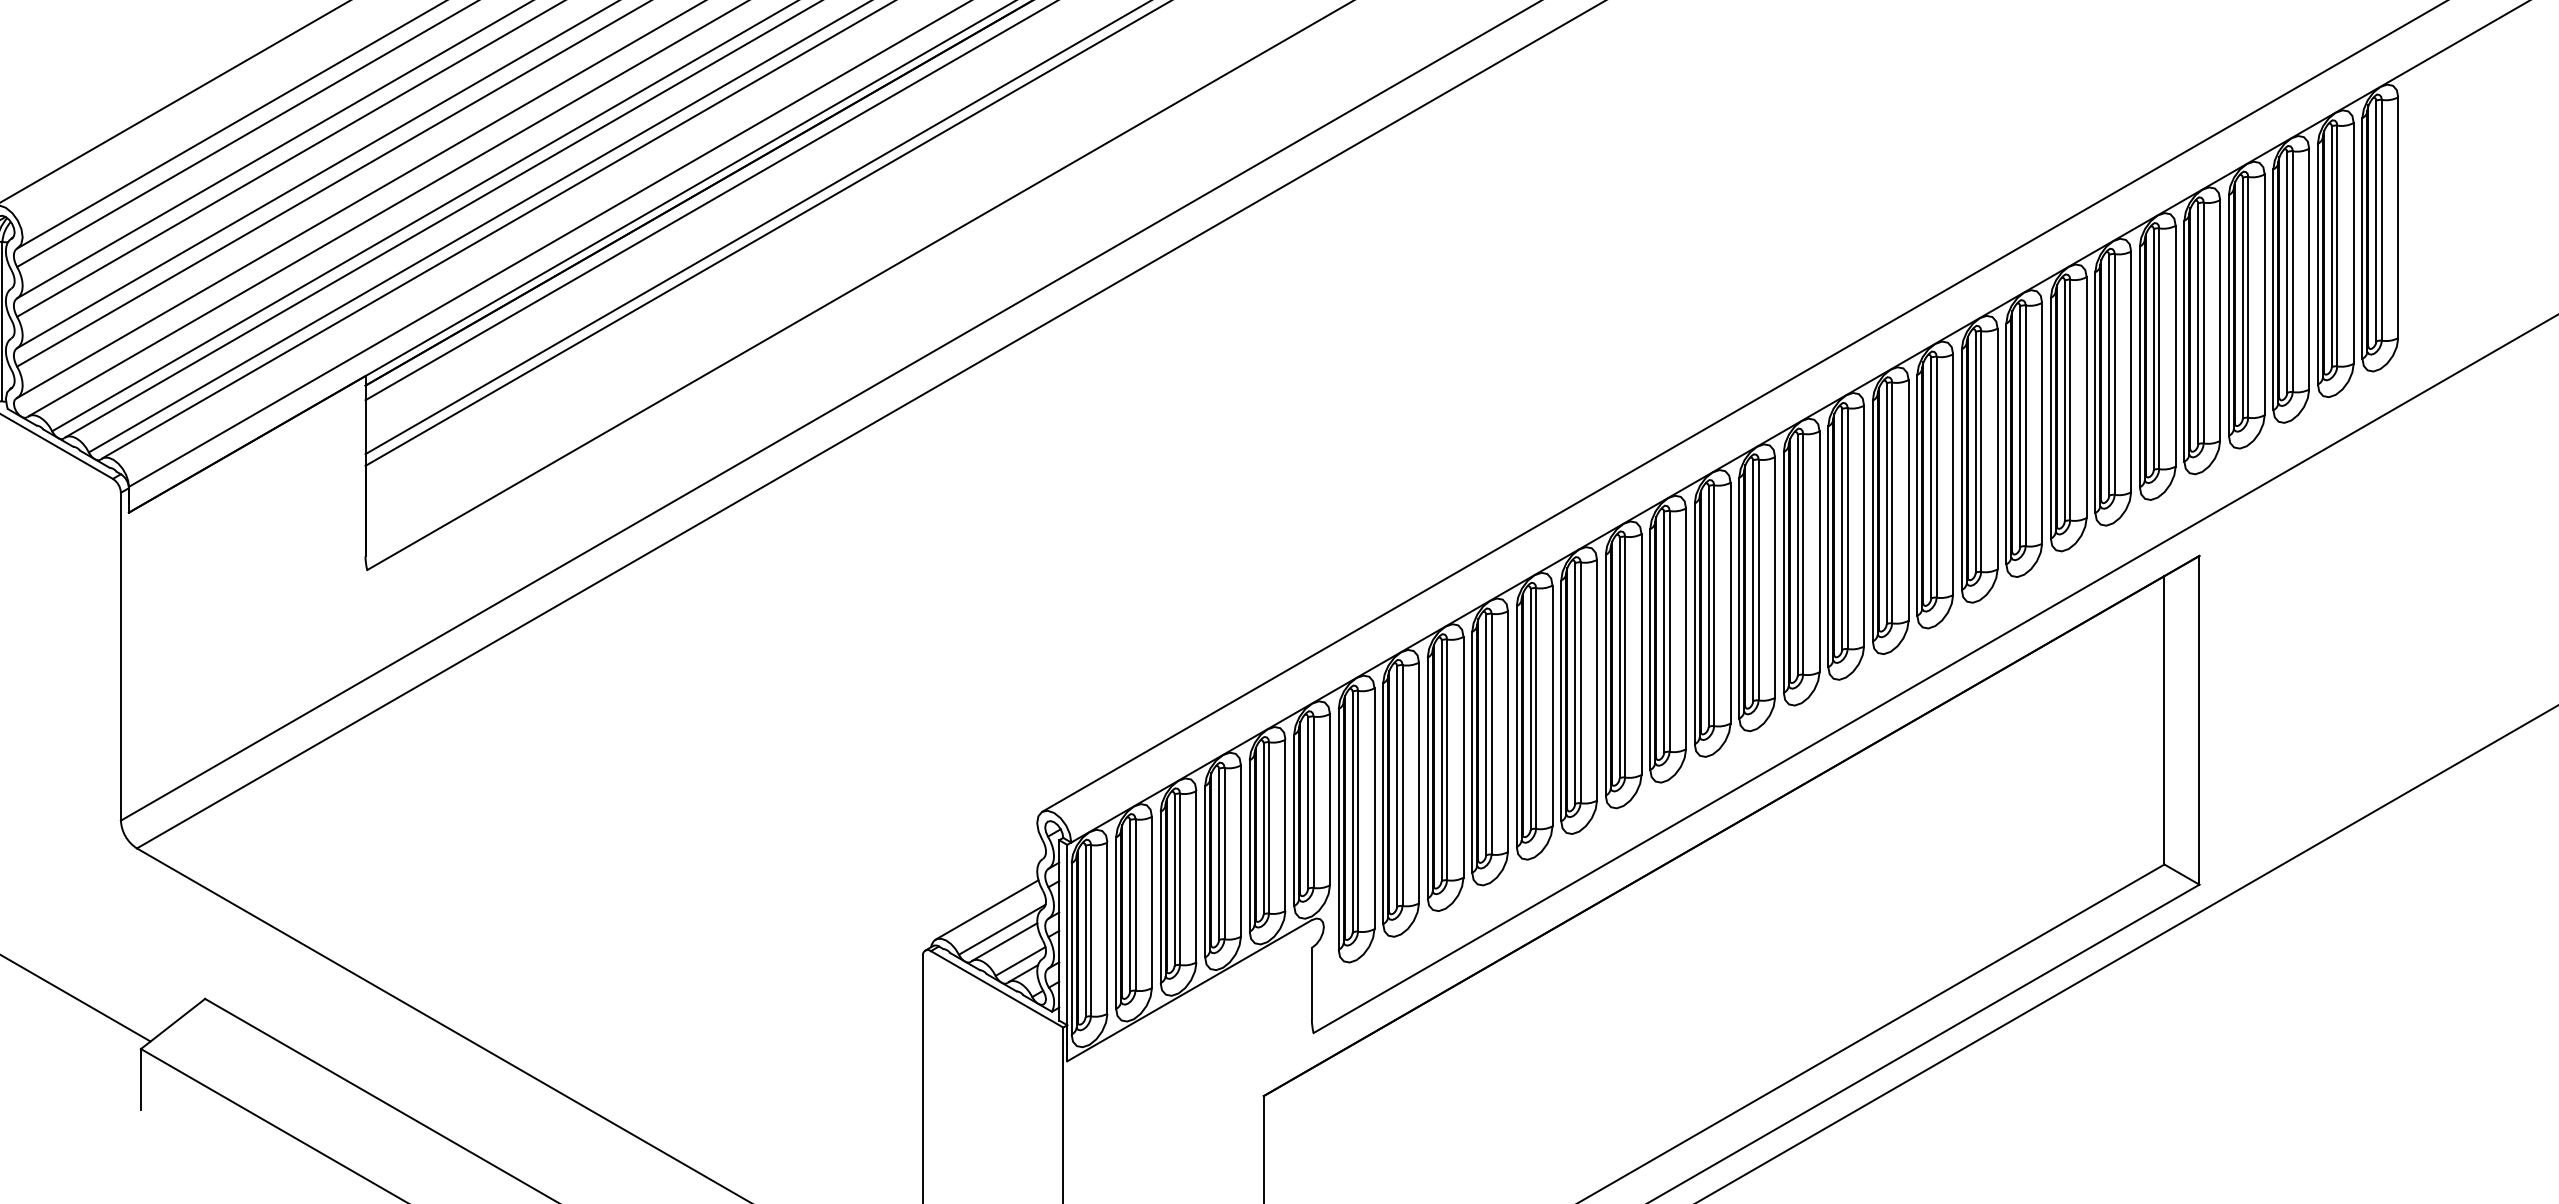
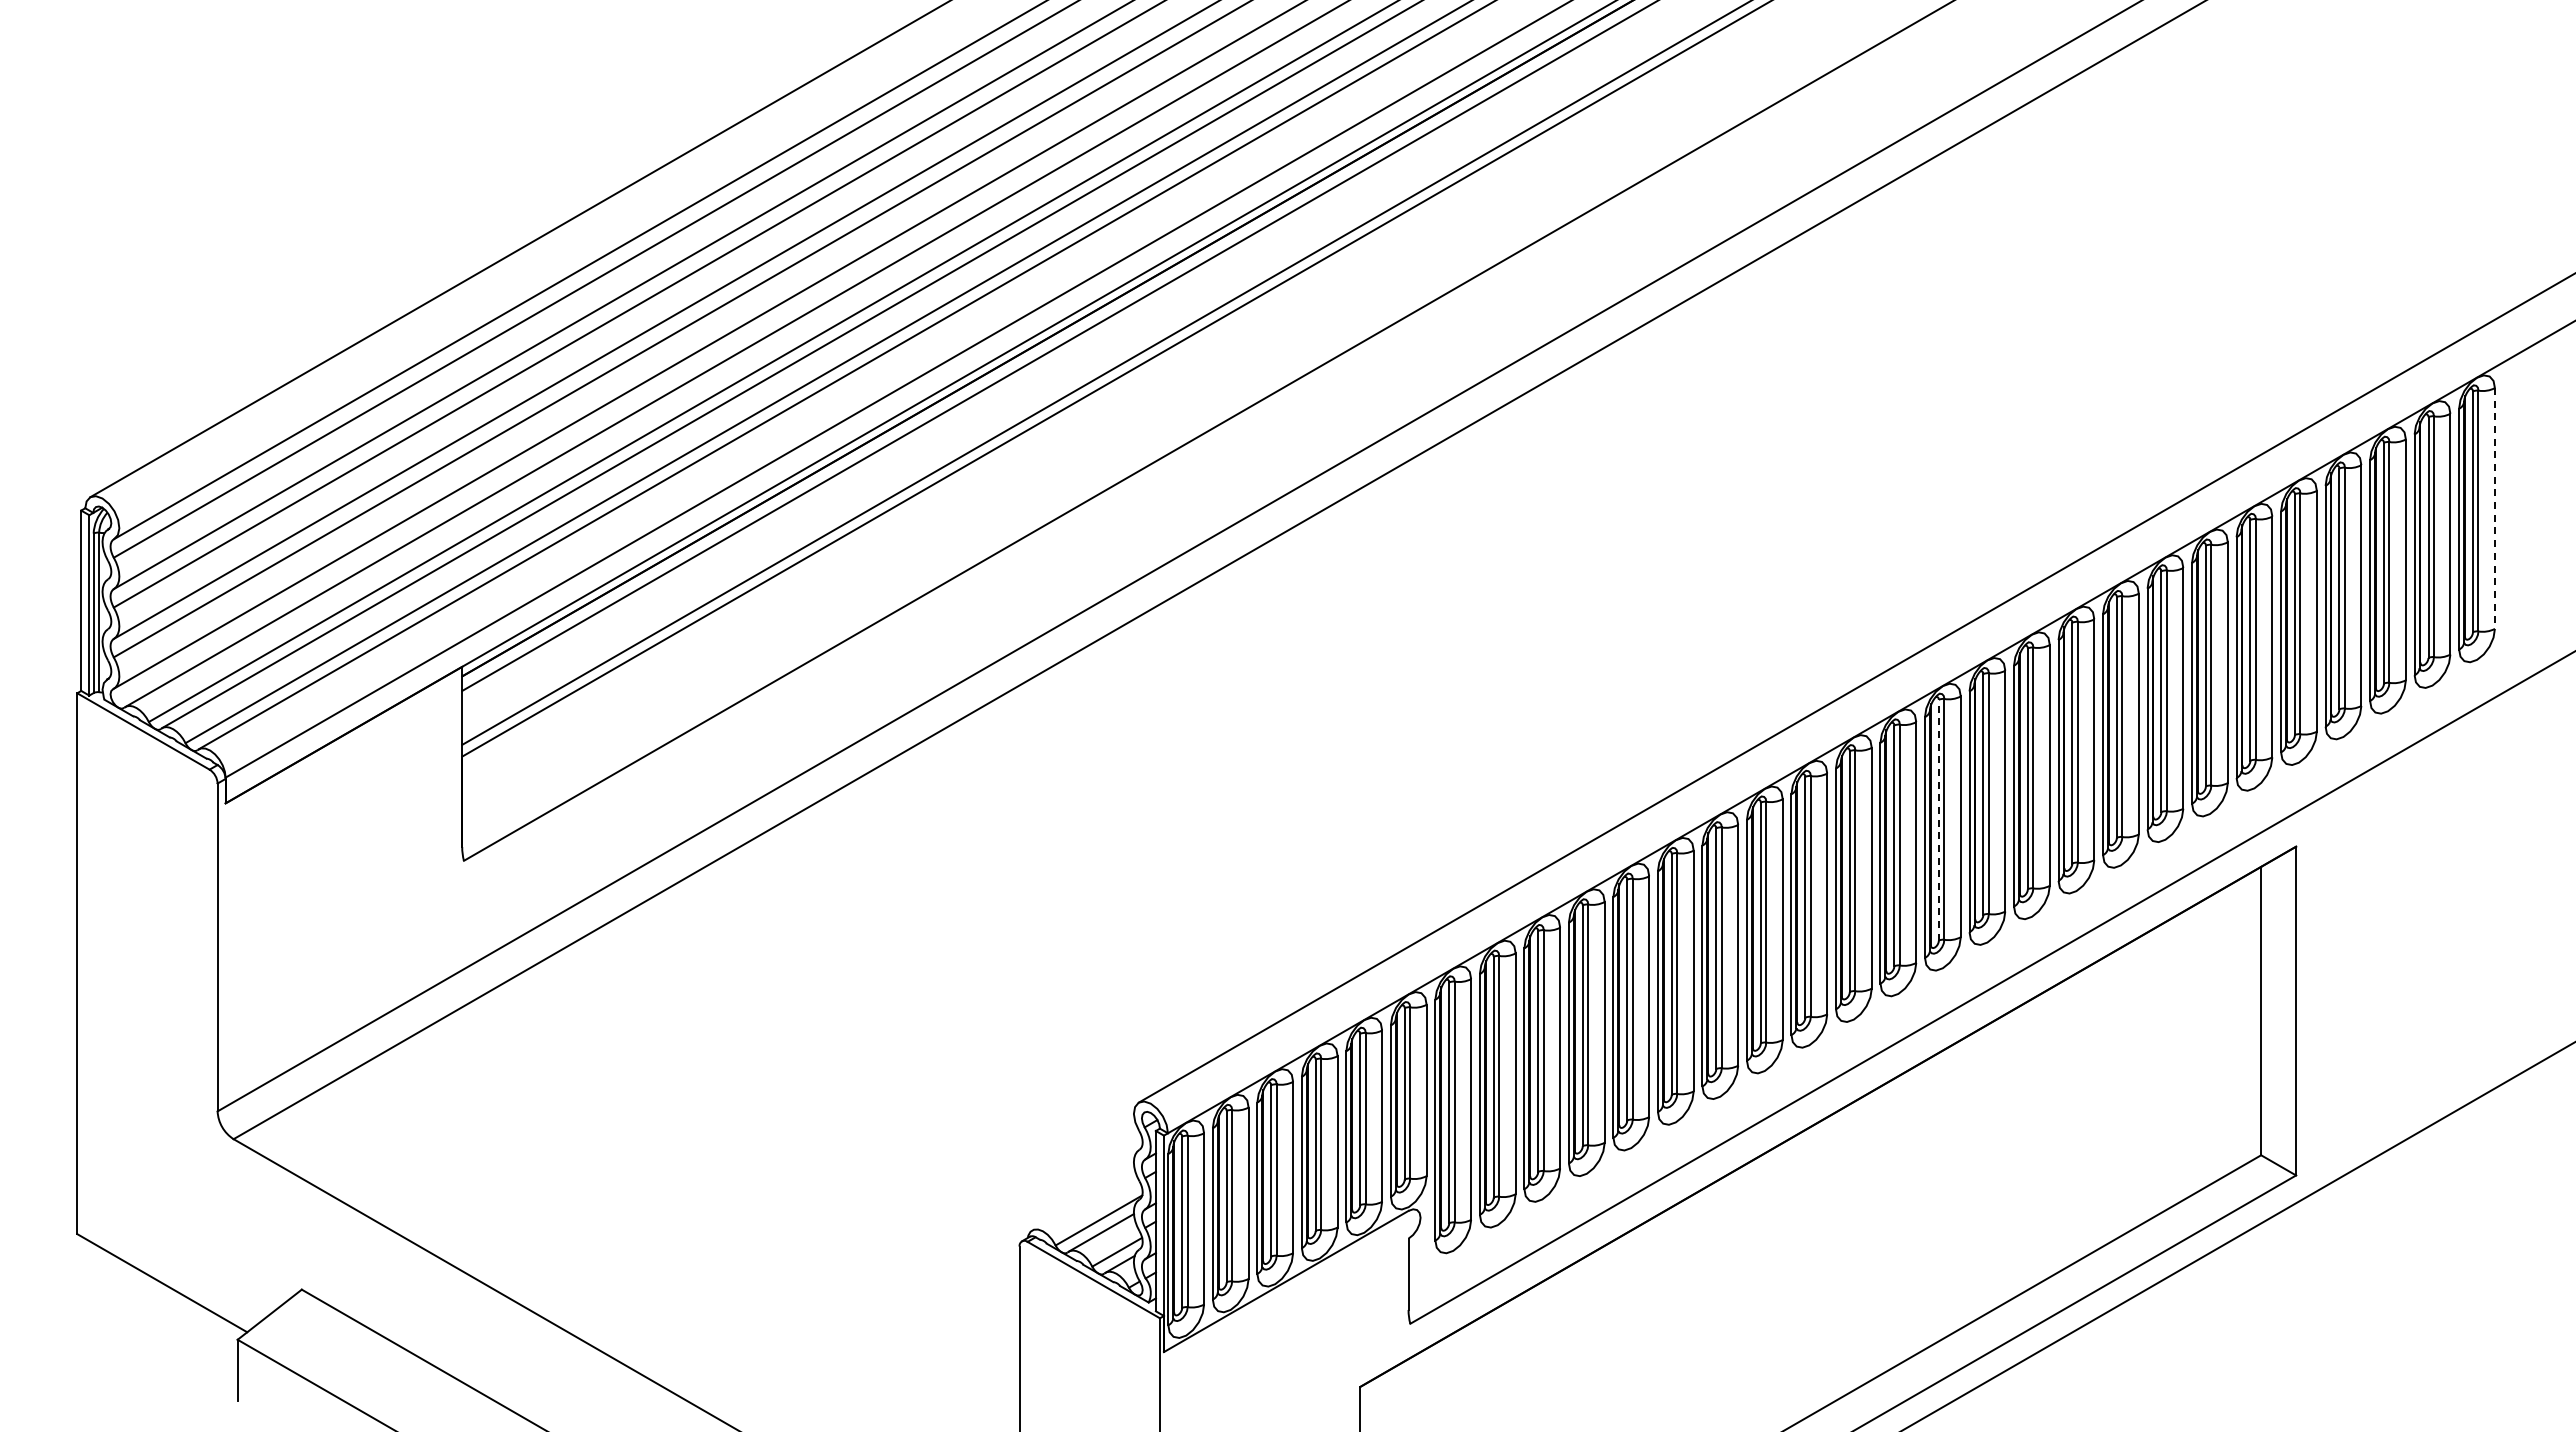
line: (2397, 218) -> (2494, 509), solid -> dashed
line: (1841, 528) -> (1938, 819), solid -> dashed
line: (986, 909) -> (1083, 1200), removed

